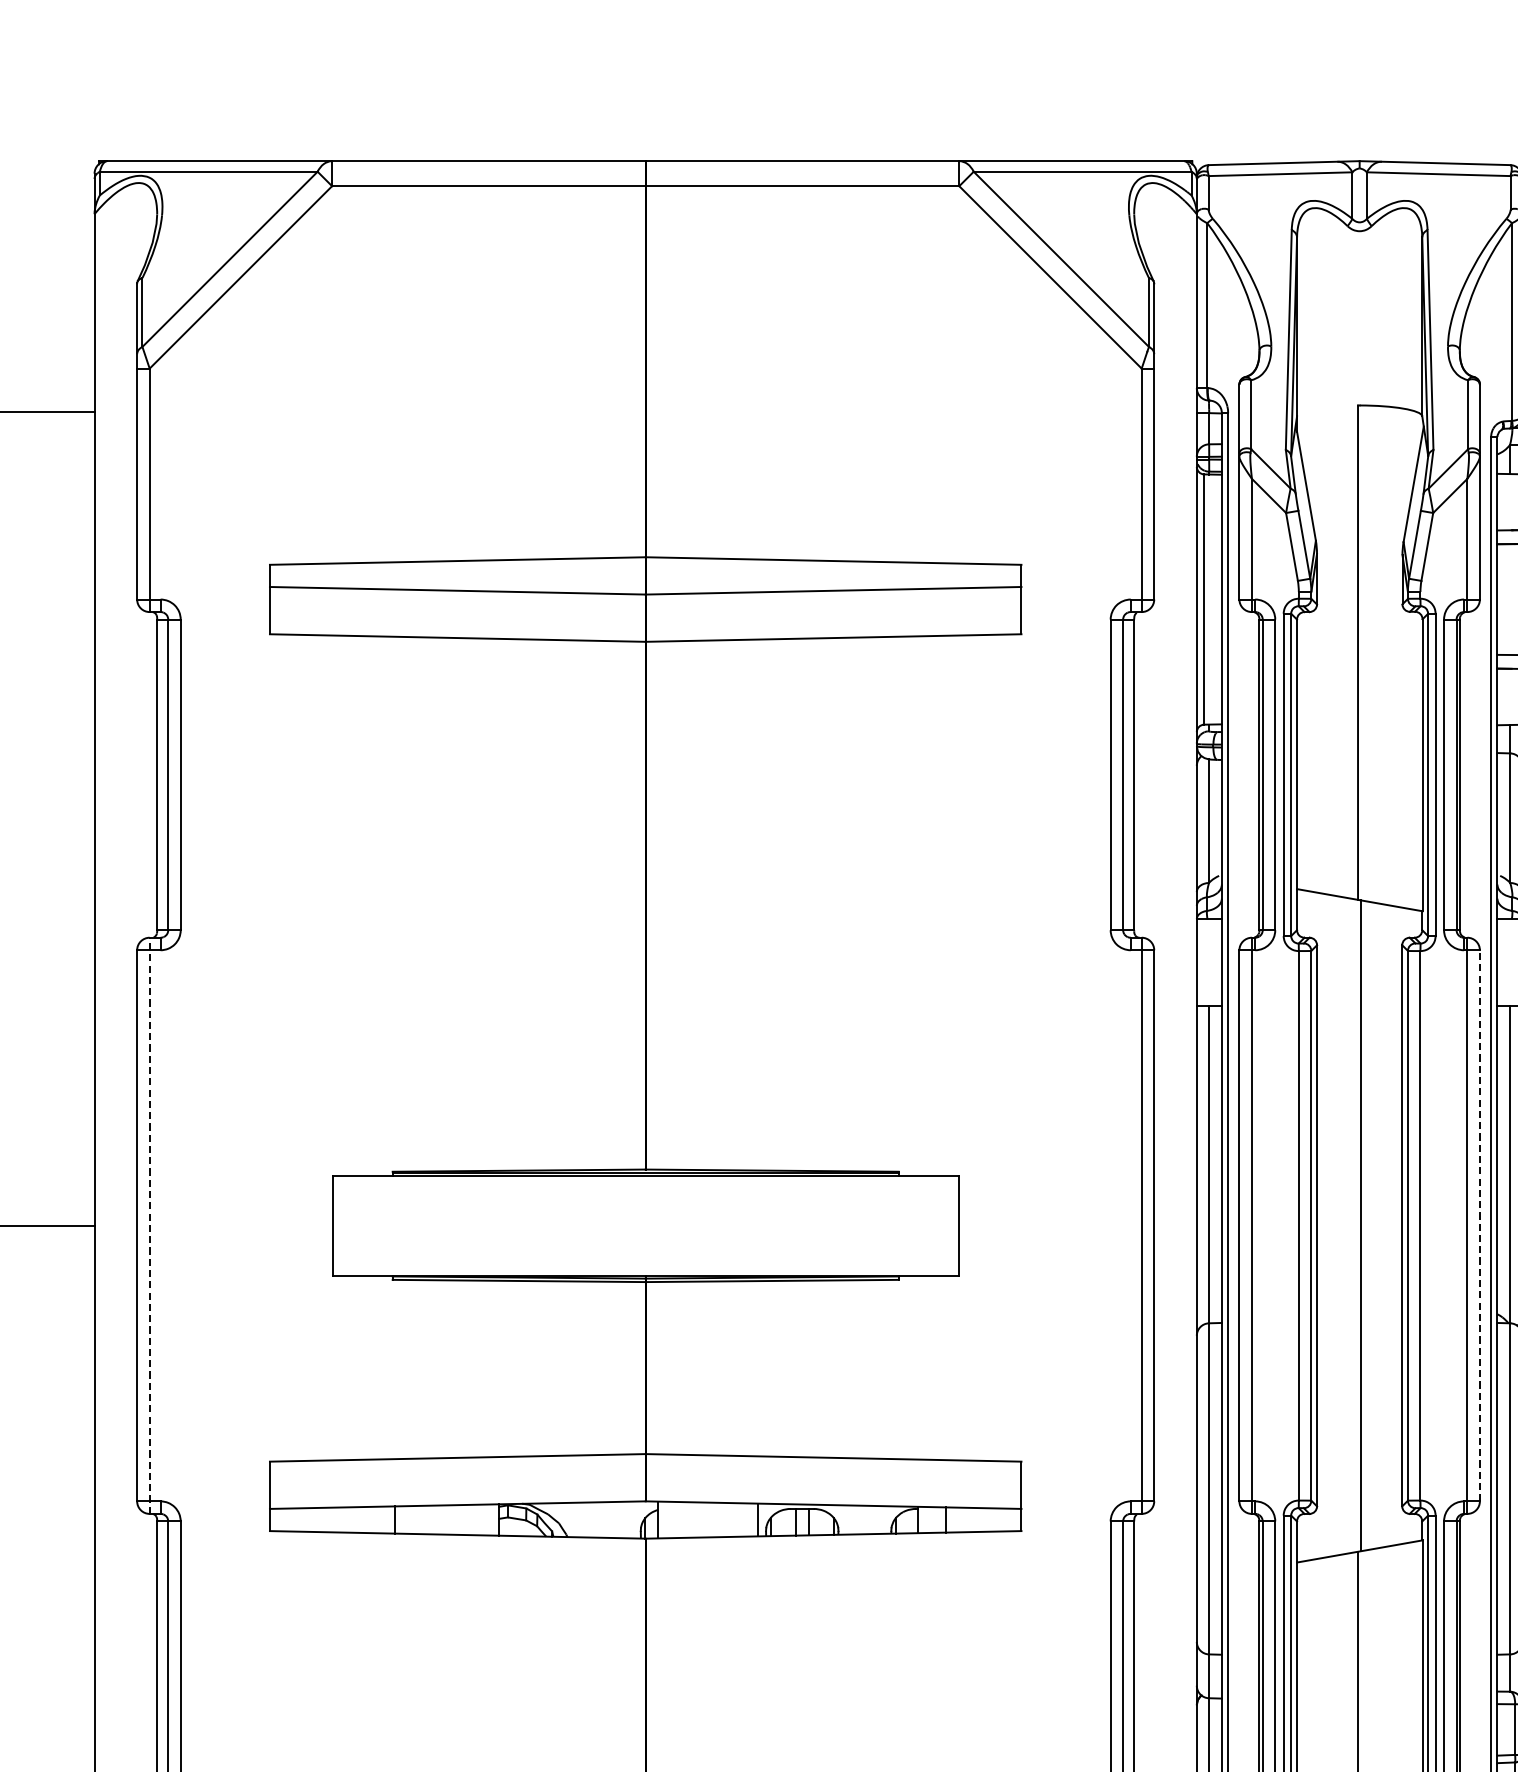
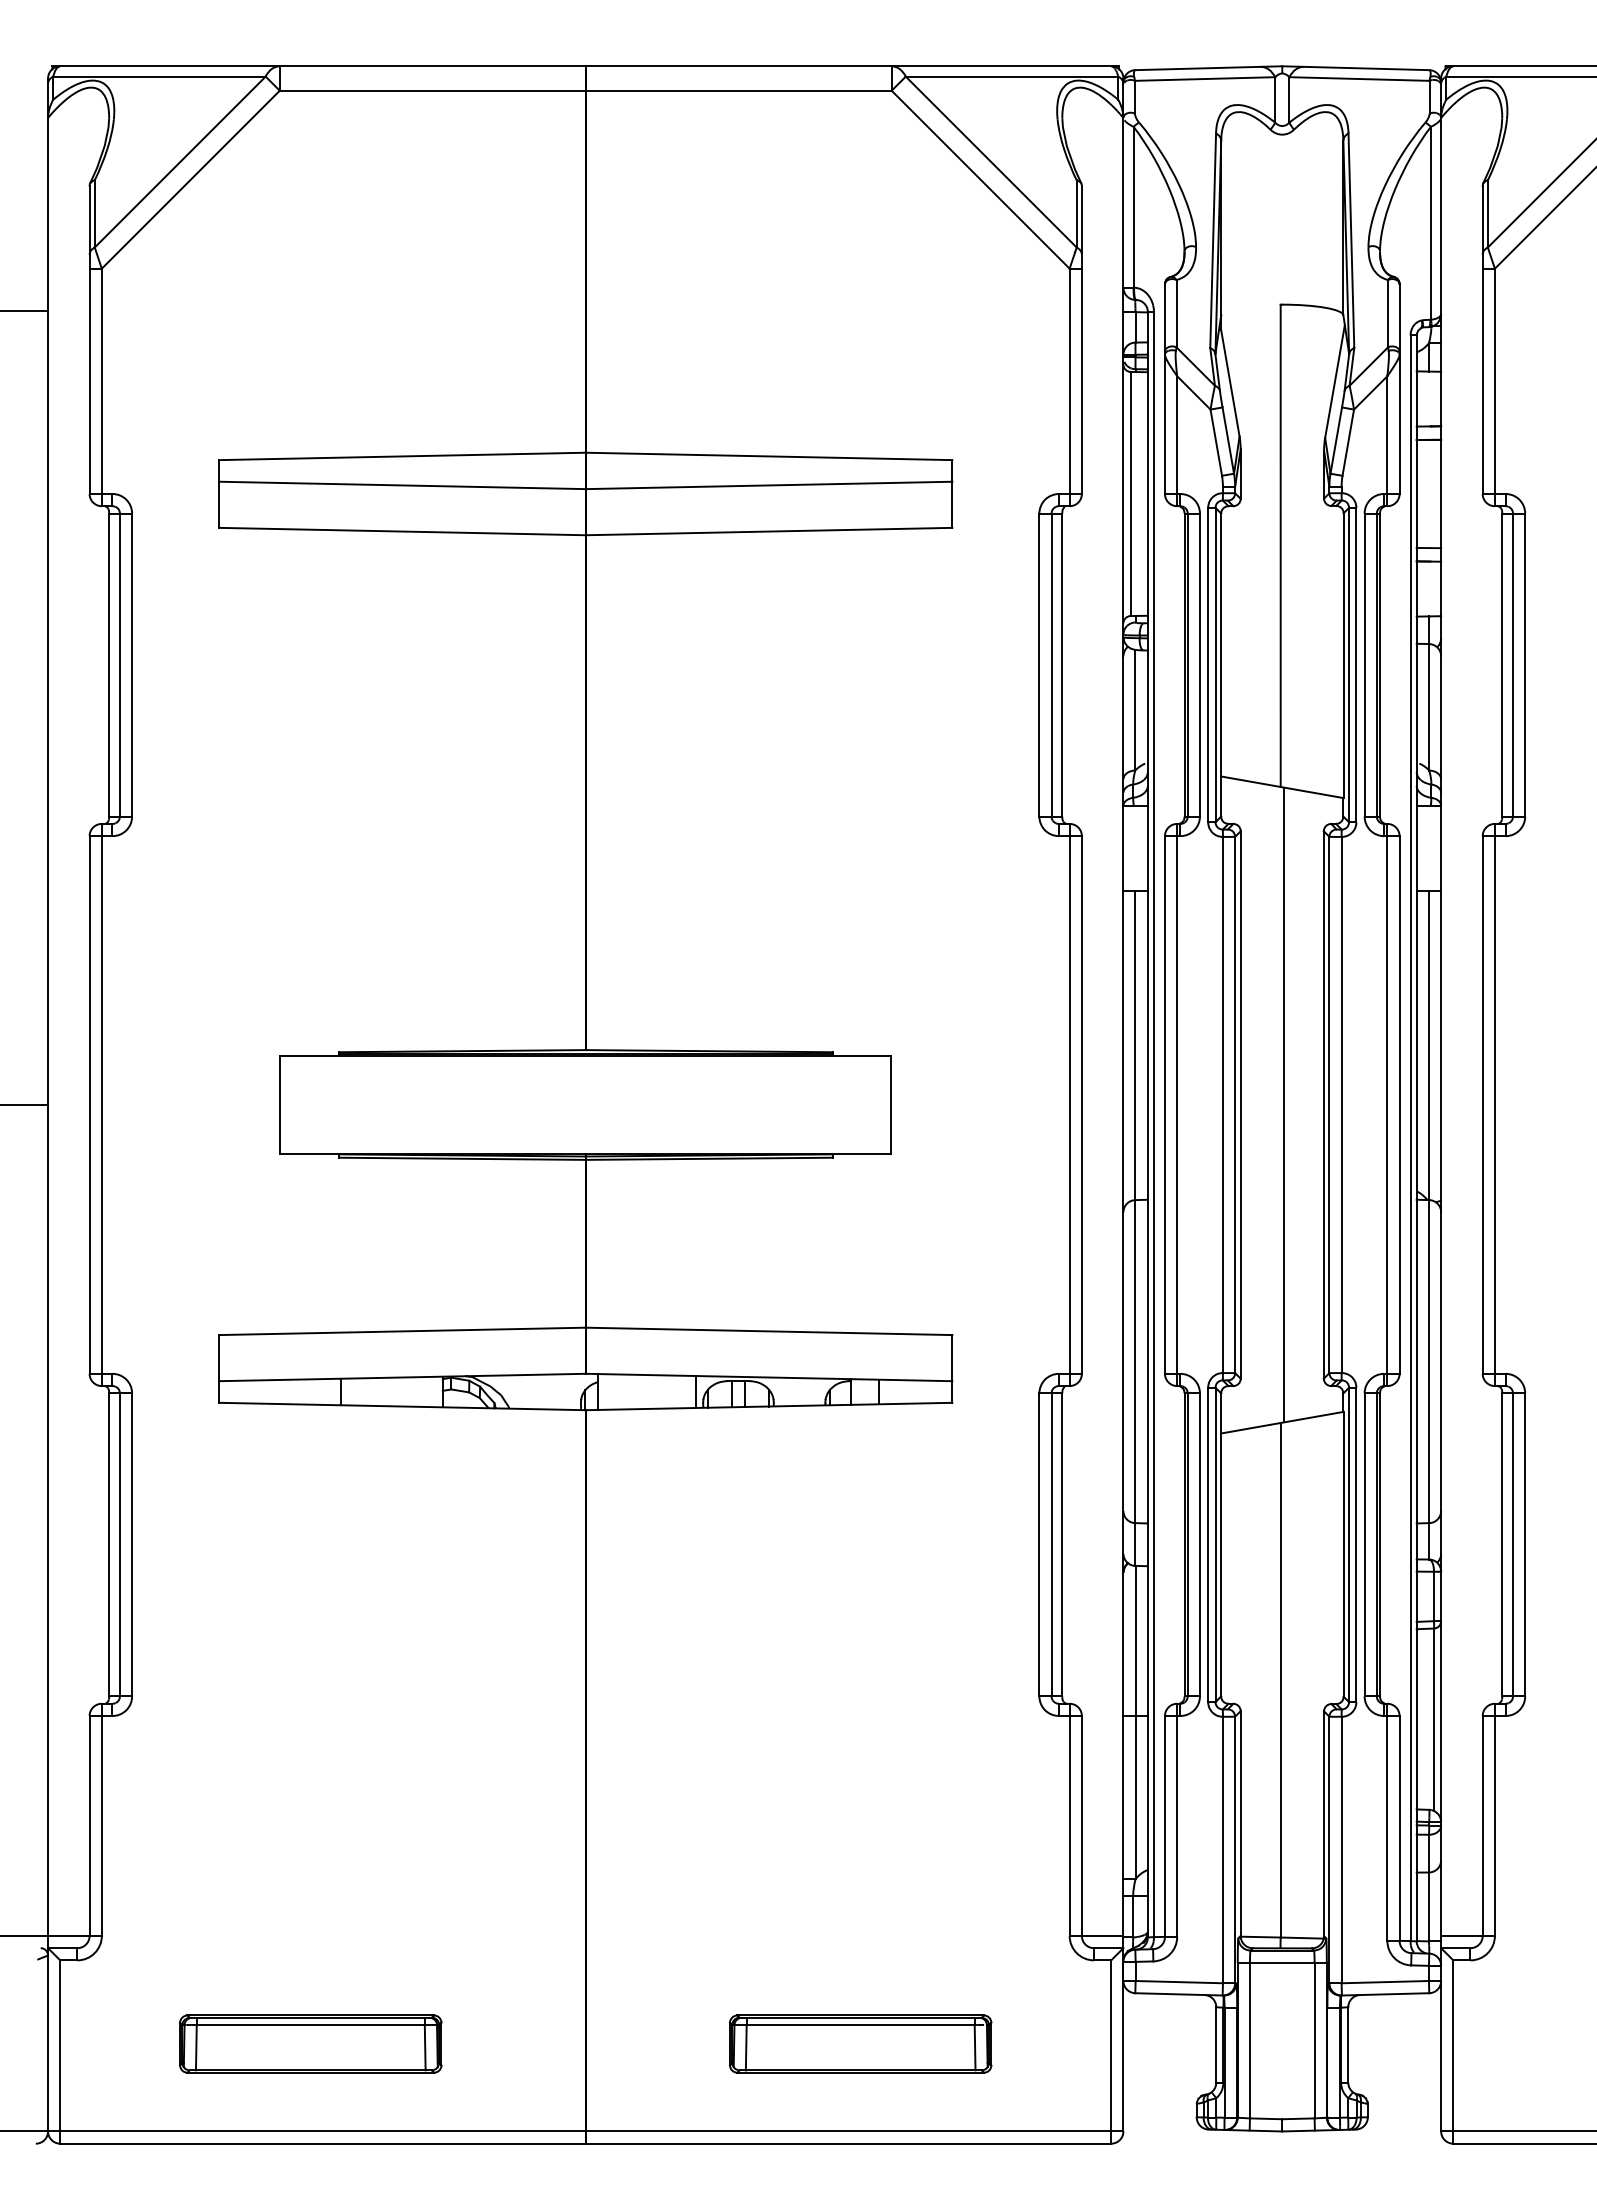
line: (149, 1225) -> (101, 1104), dashed -> solid
line: (1479, 1225) -> (1399, 1104), dashed -> solid

